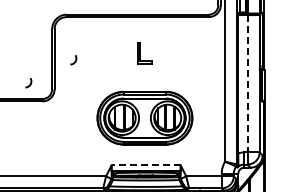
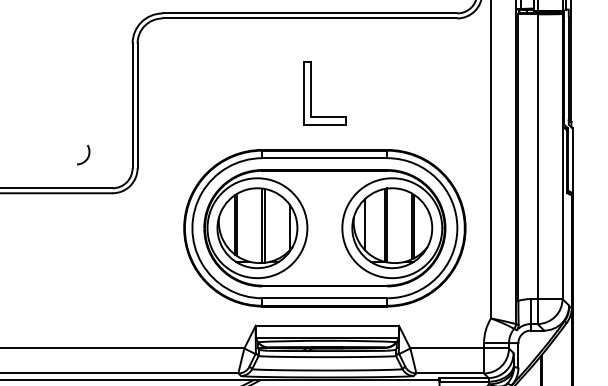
part: (144, 52) -> (323, 91), size x1.43
arc: (74, 61) -> (178, 110), removed
line: (247, 83) -> (537, 156), dashed -> solid
part: (144, 117) -> (323, 226), size x1.43
line: (146, 165) -> (328, 326), dashed -> solid

